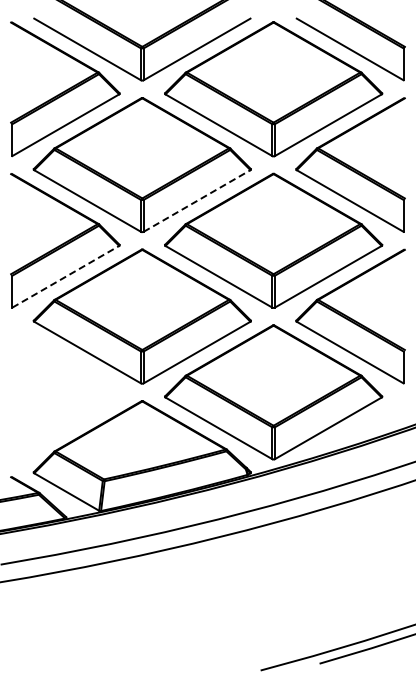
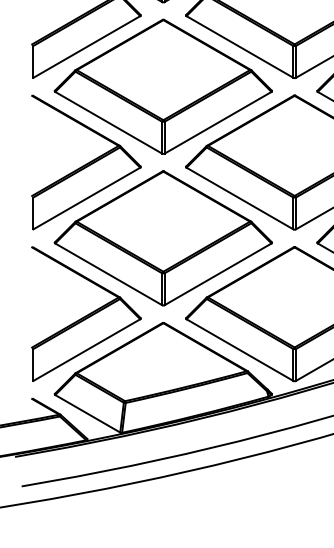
line: (197, 201) -> (218, 123), dashed -> solid
line: (65, 276) -> (86, 198), dashed -> solid
part: (65, 392) -> (86, 314), added

